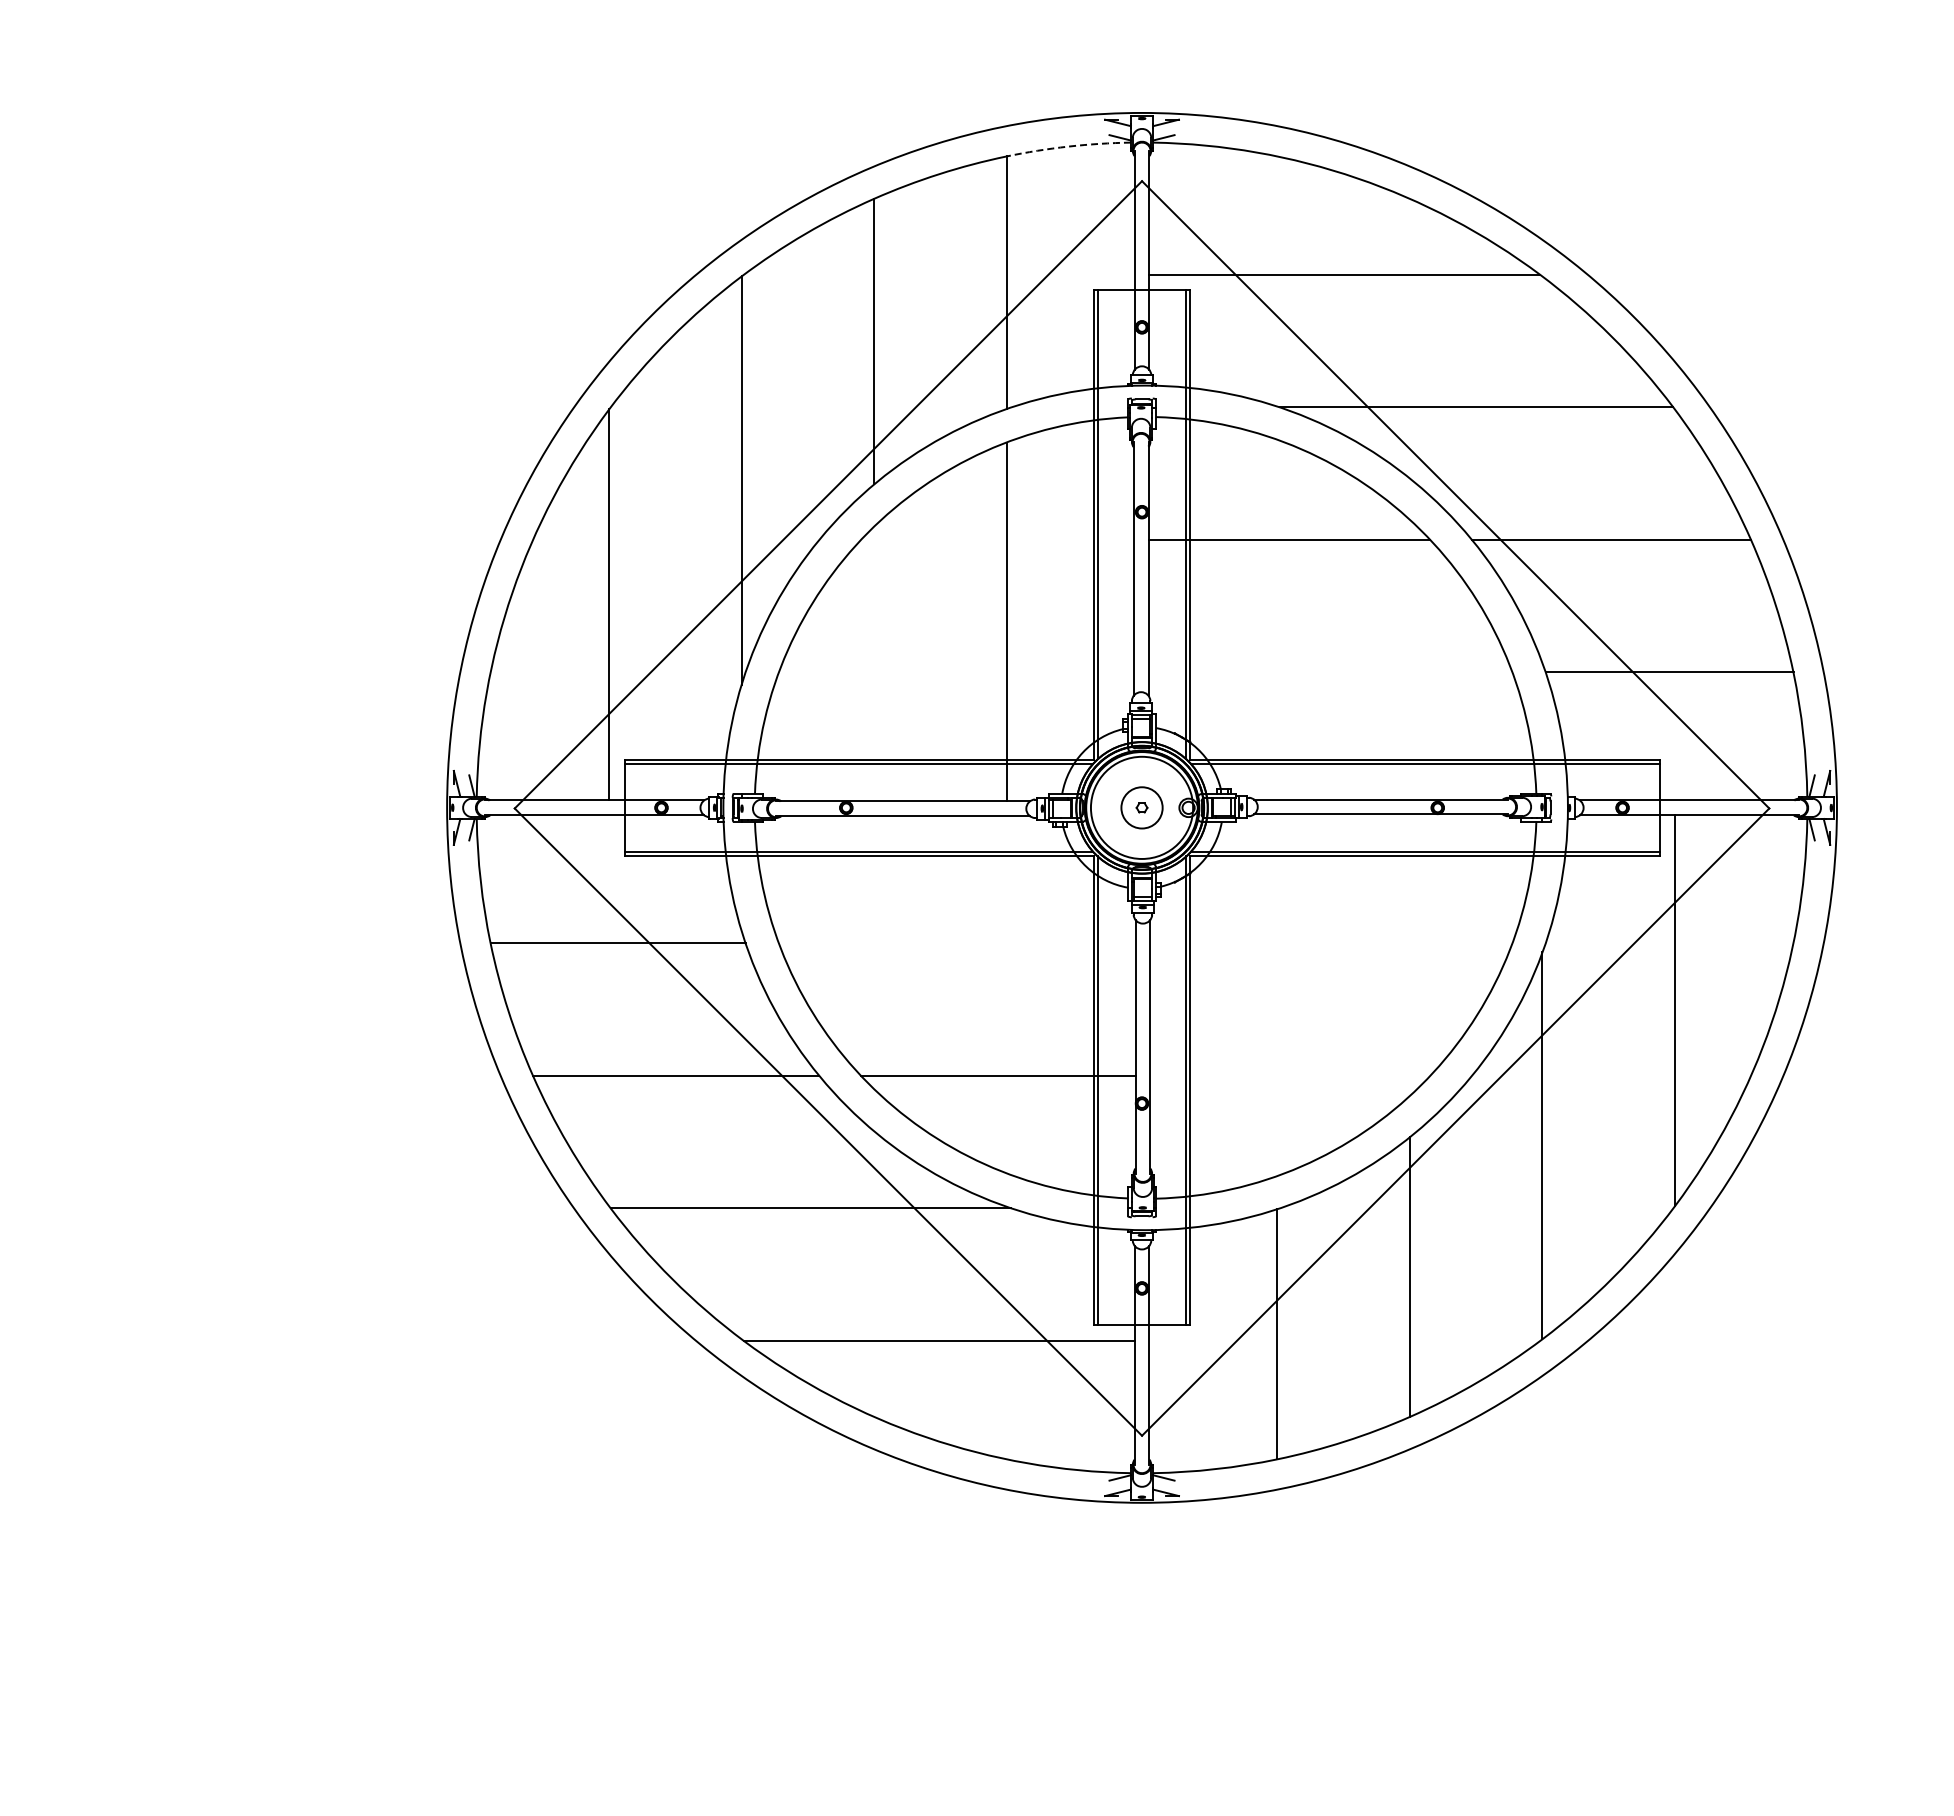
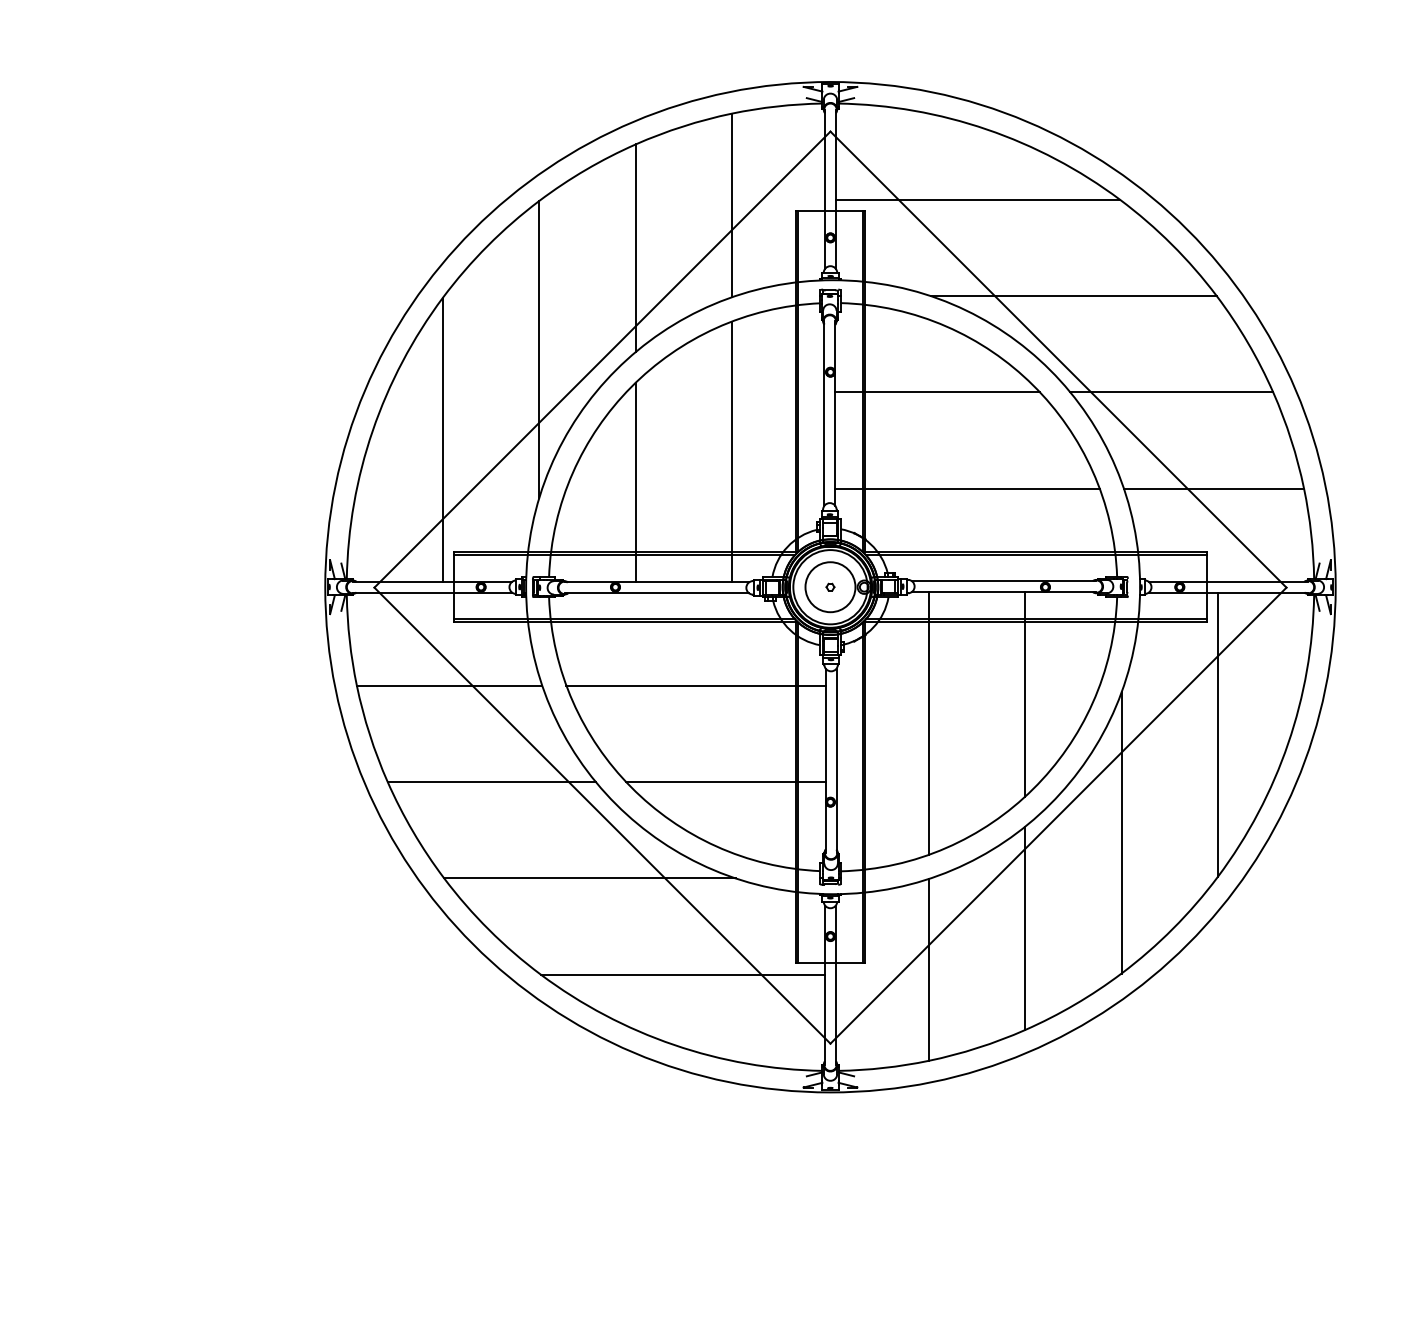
arc: (1068, 146) -> (777, 106), dashed -> solid
line: (874, 663) -> (635, 482), added
line: (1330, 672) -> (967, 488), added
circle: (1141, 807) -> (830, 586), size x1.67
line: (956, 943) -> (695, 685), added
line: (1409, 954) -> (1024, 693), added
line: (1277, 994) -> (928, 722), added

